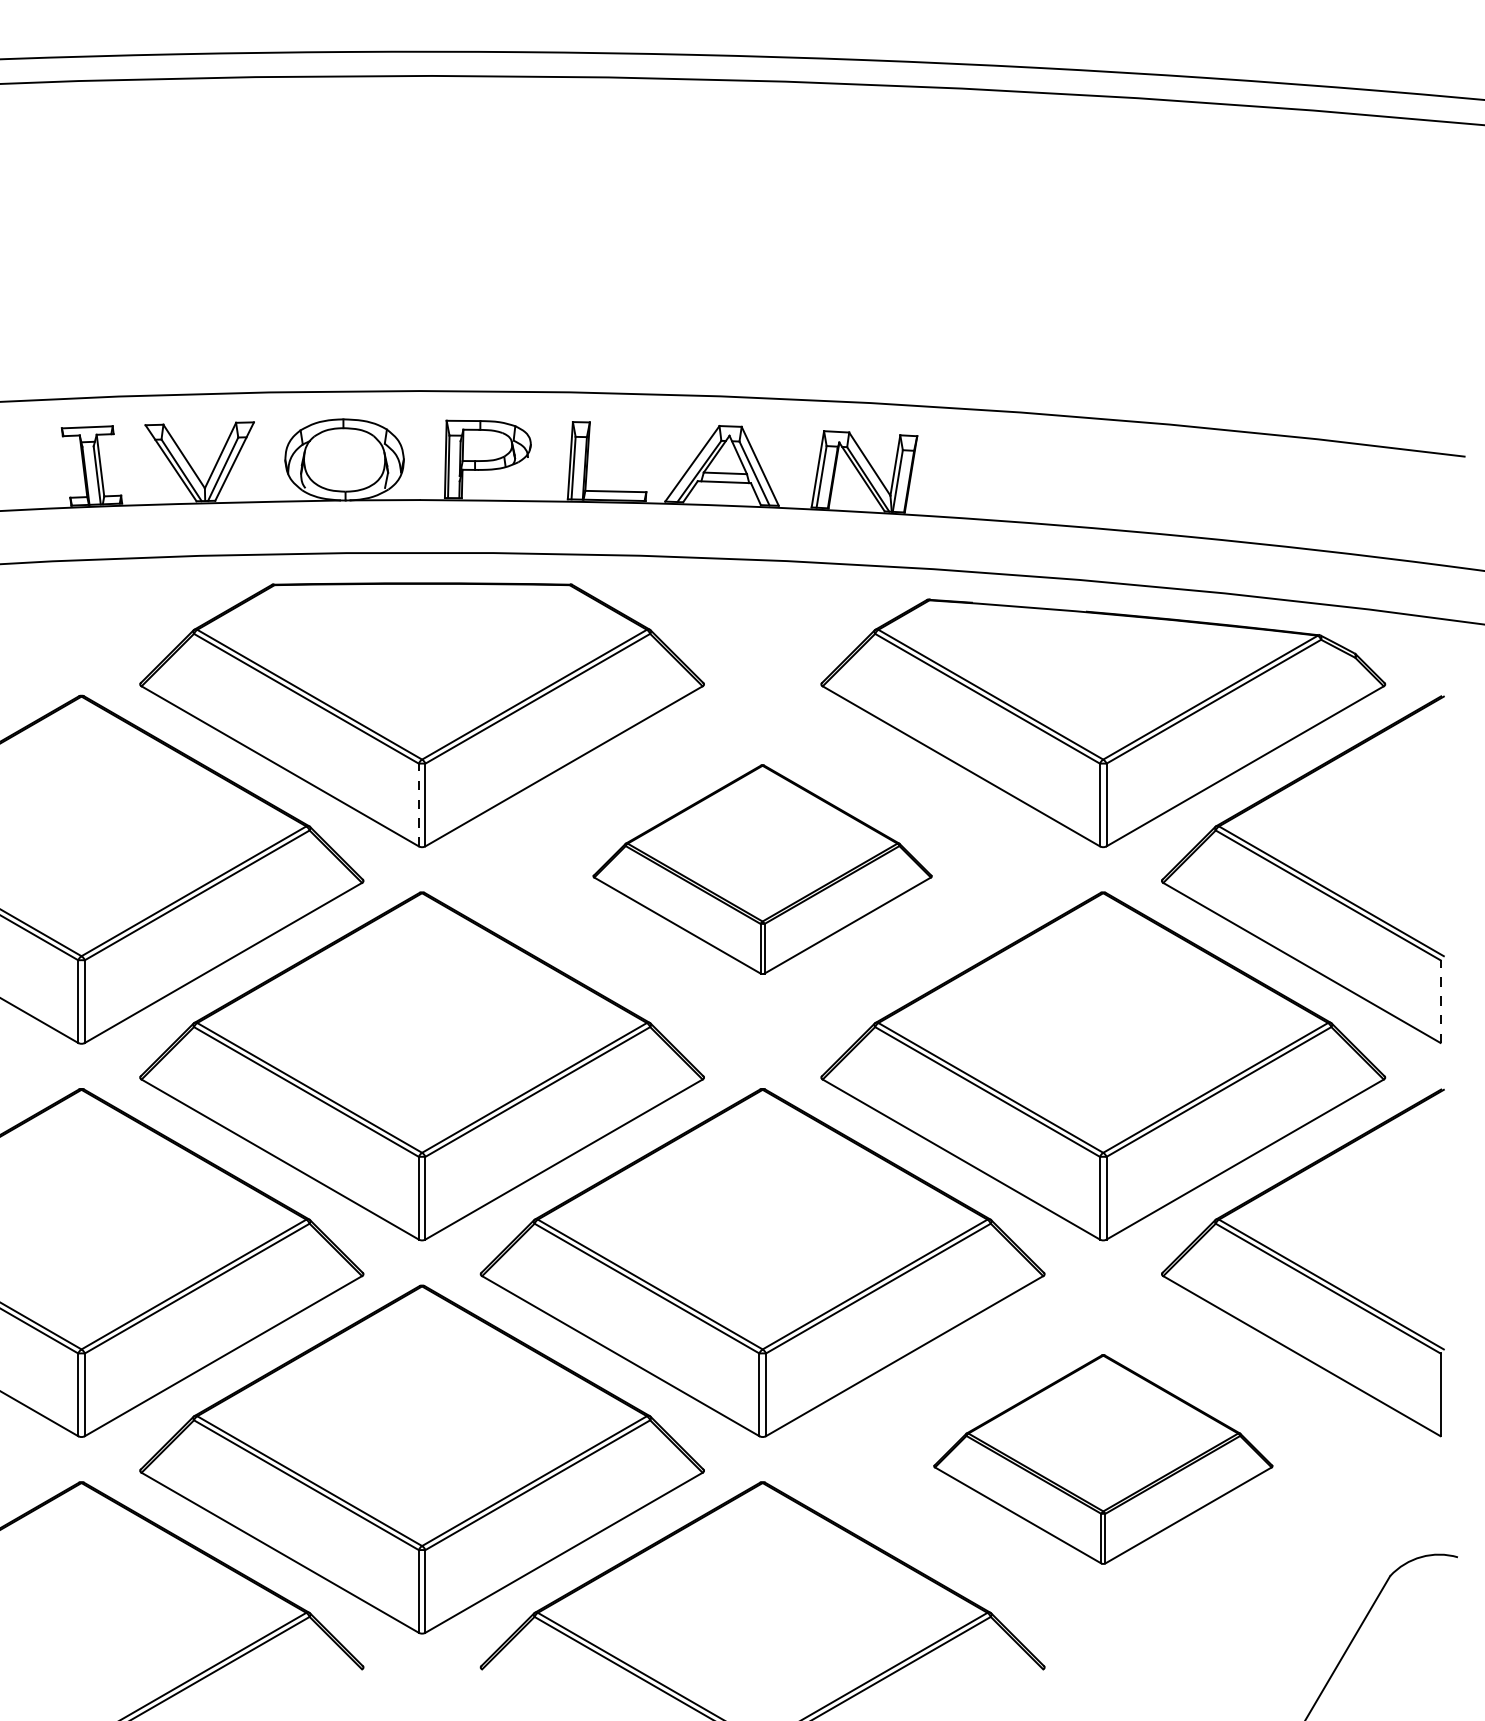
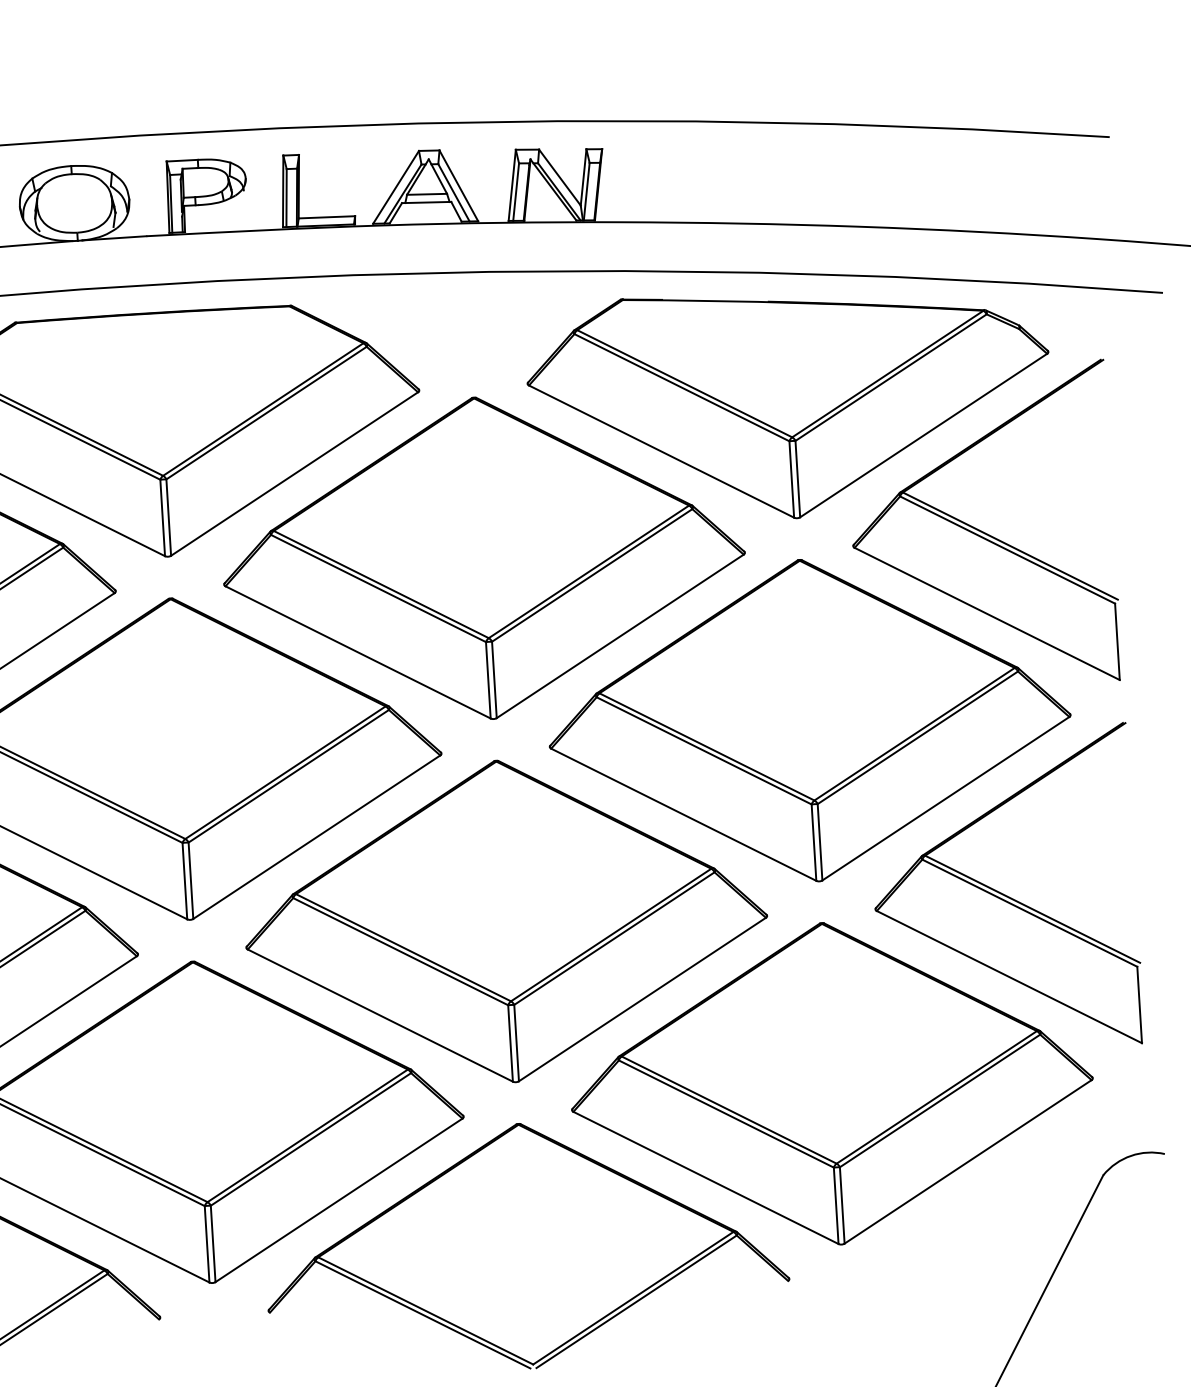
line: (418, 804) -> (162, 517), dashed -> solid
part: (762, 869) -> (483, 558), size x1.67
line: (1440, 1001) -> (1117, 641), dashed -> solid
part: (1103, 1459) -> (831, 1083), size x1.67

